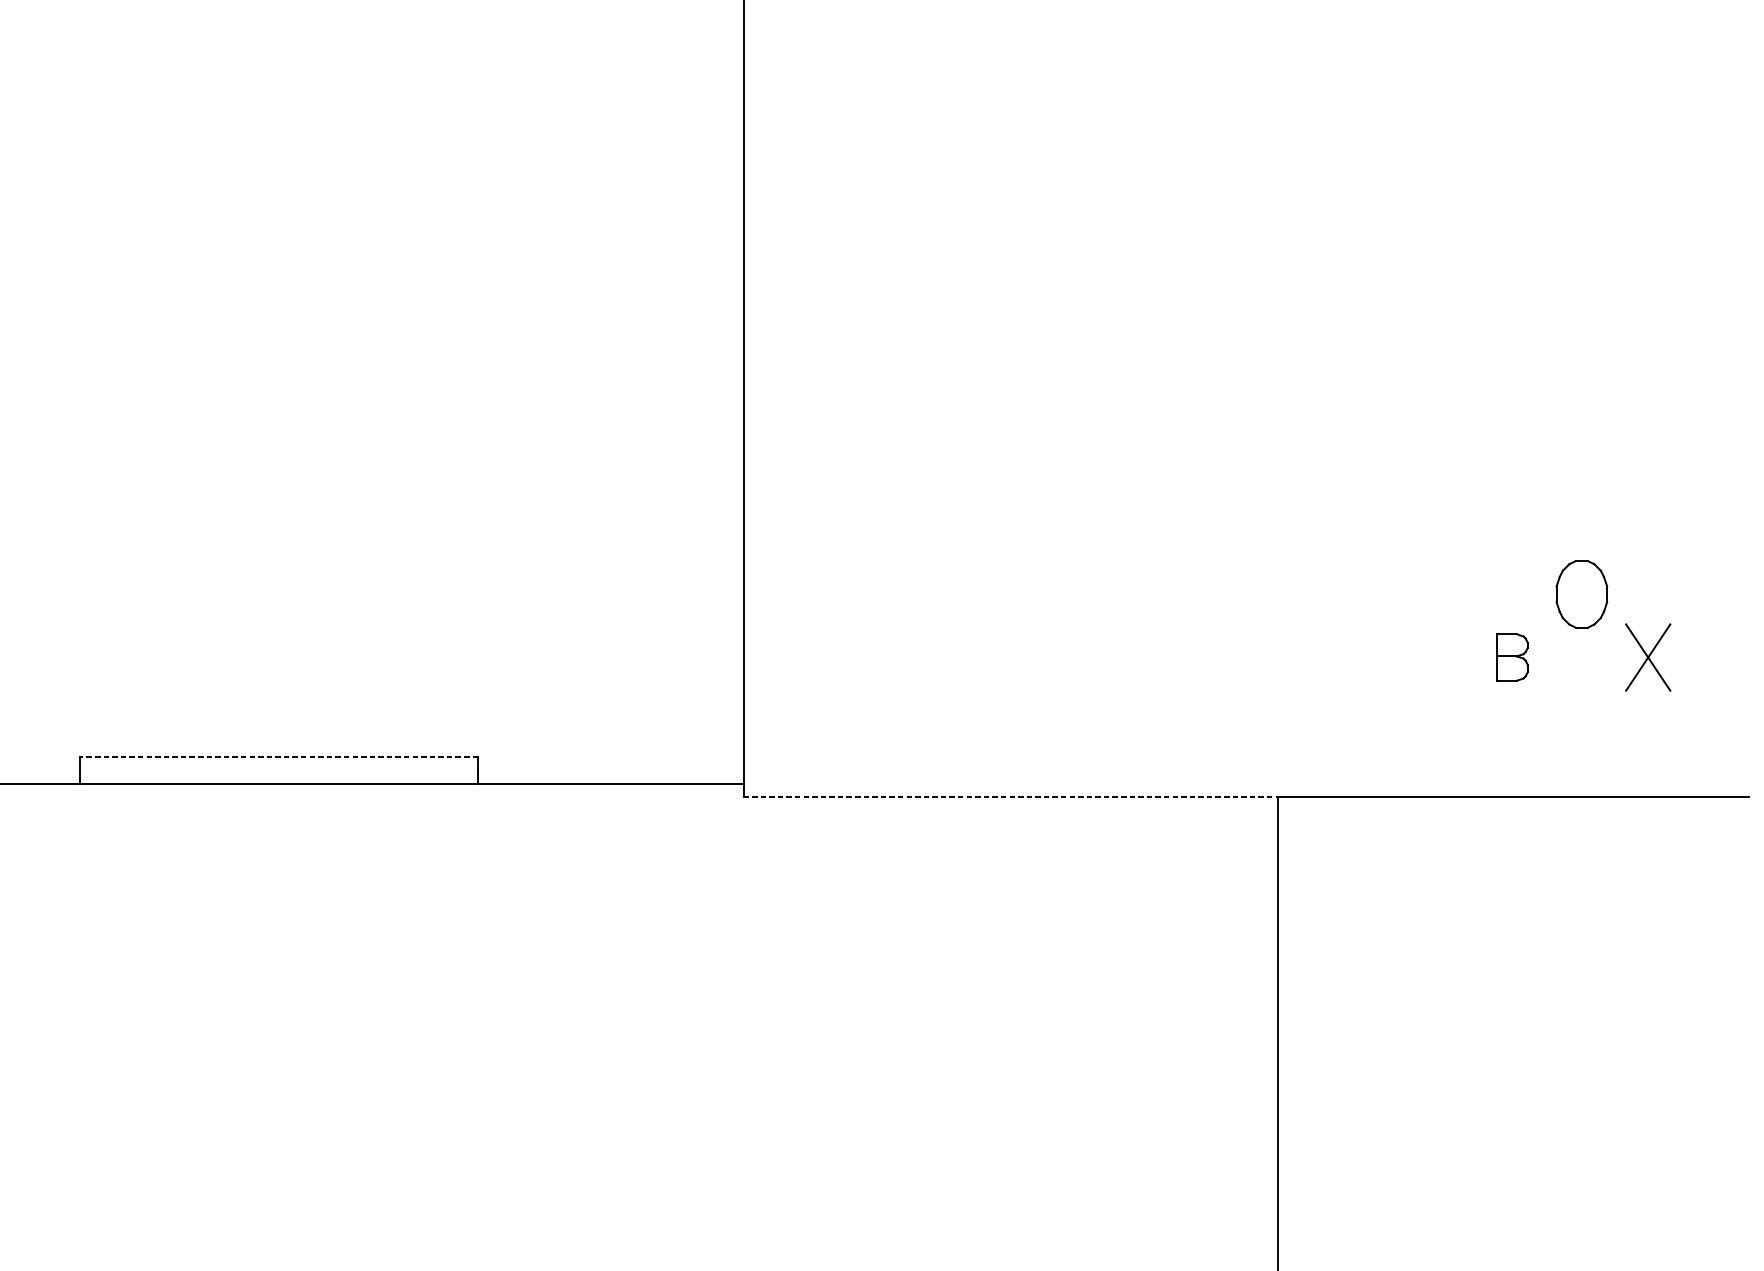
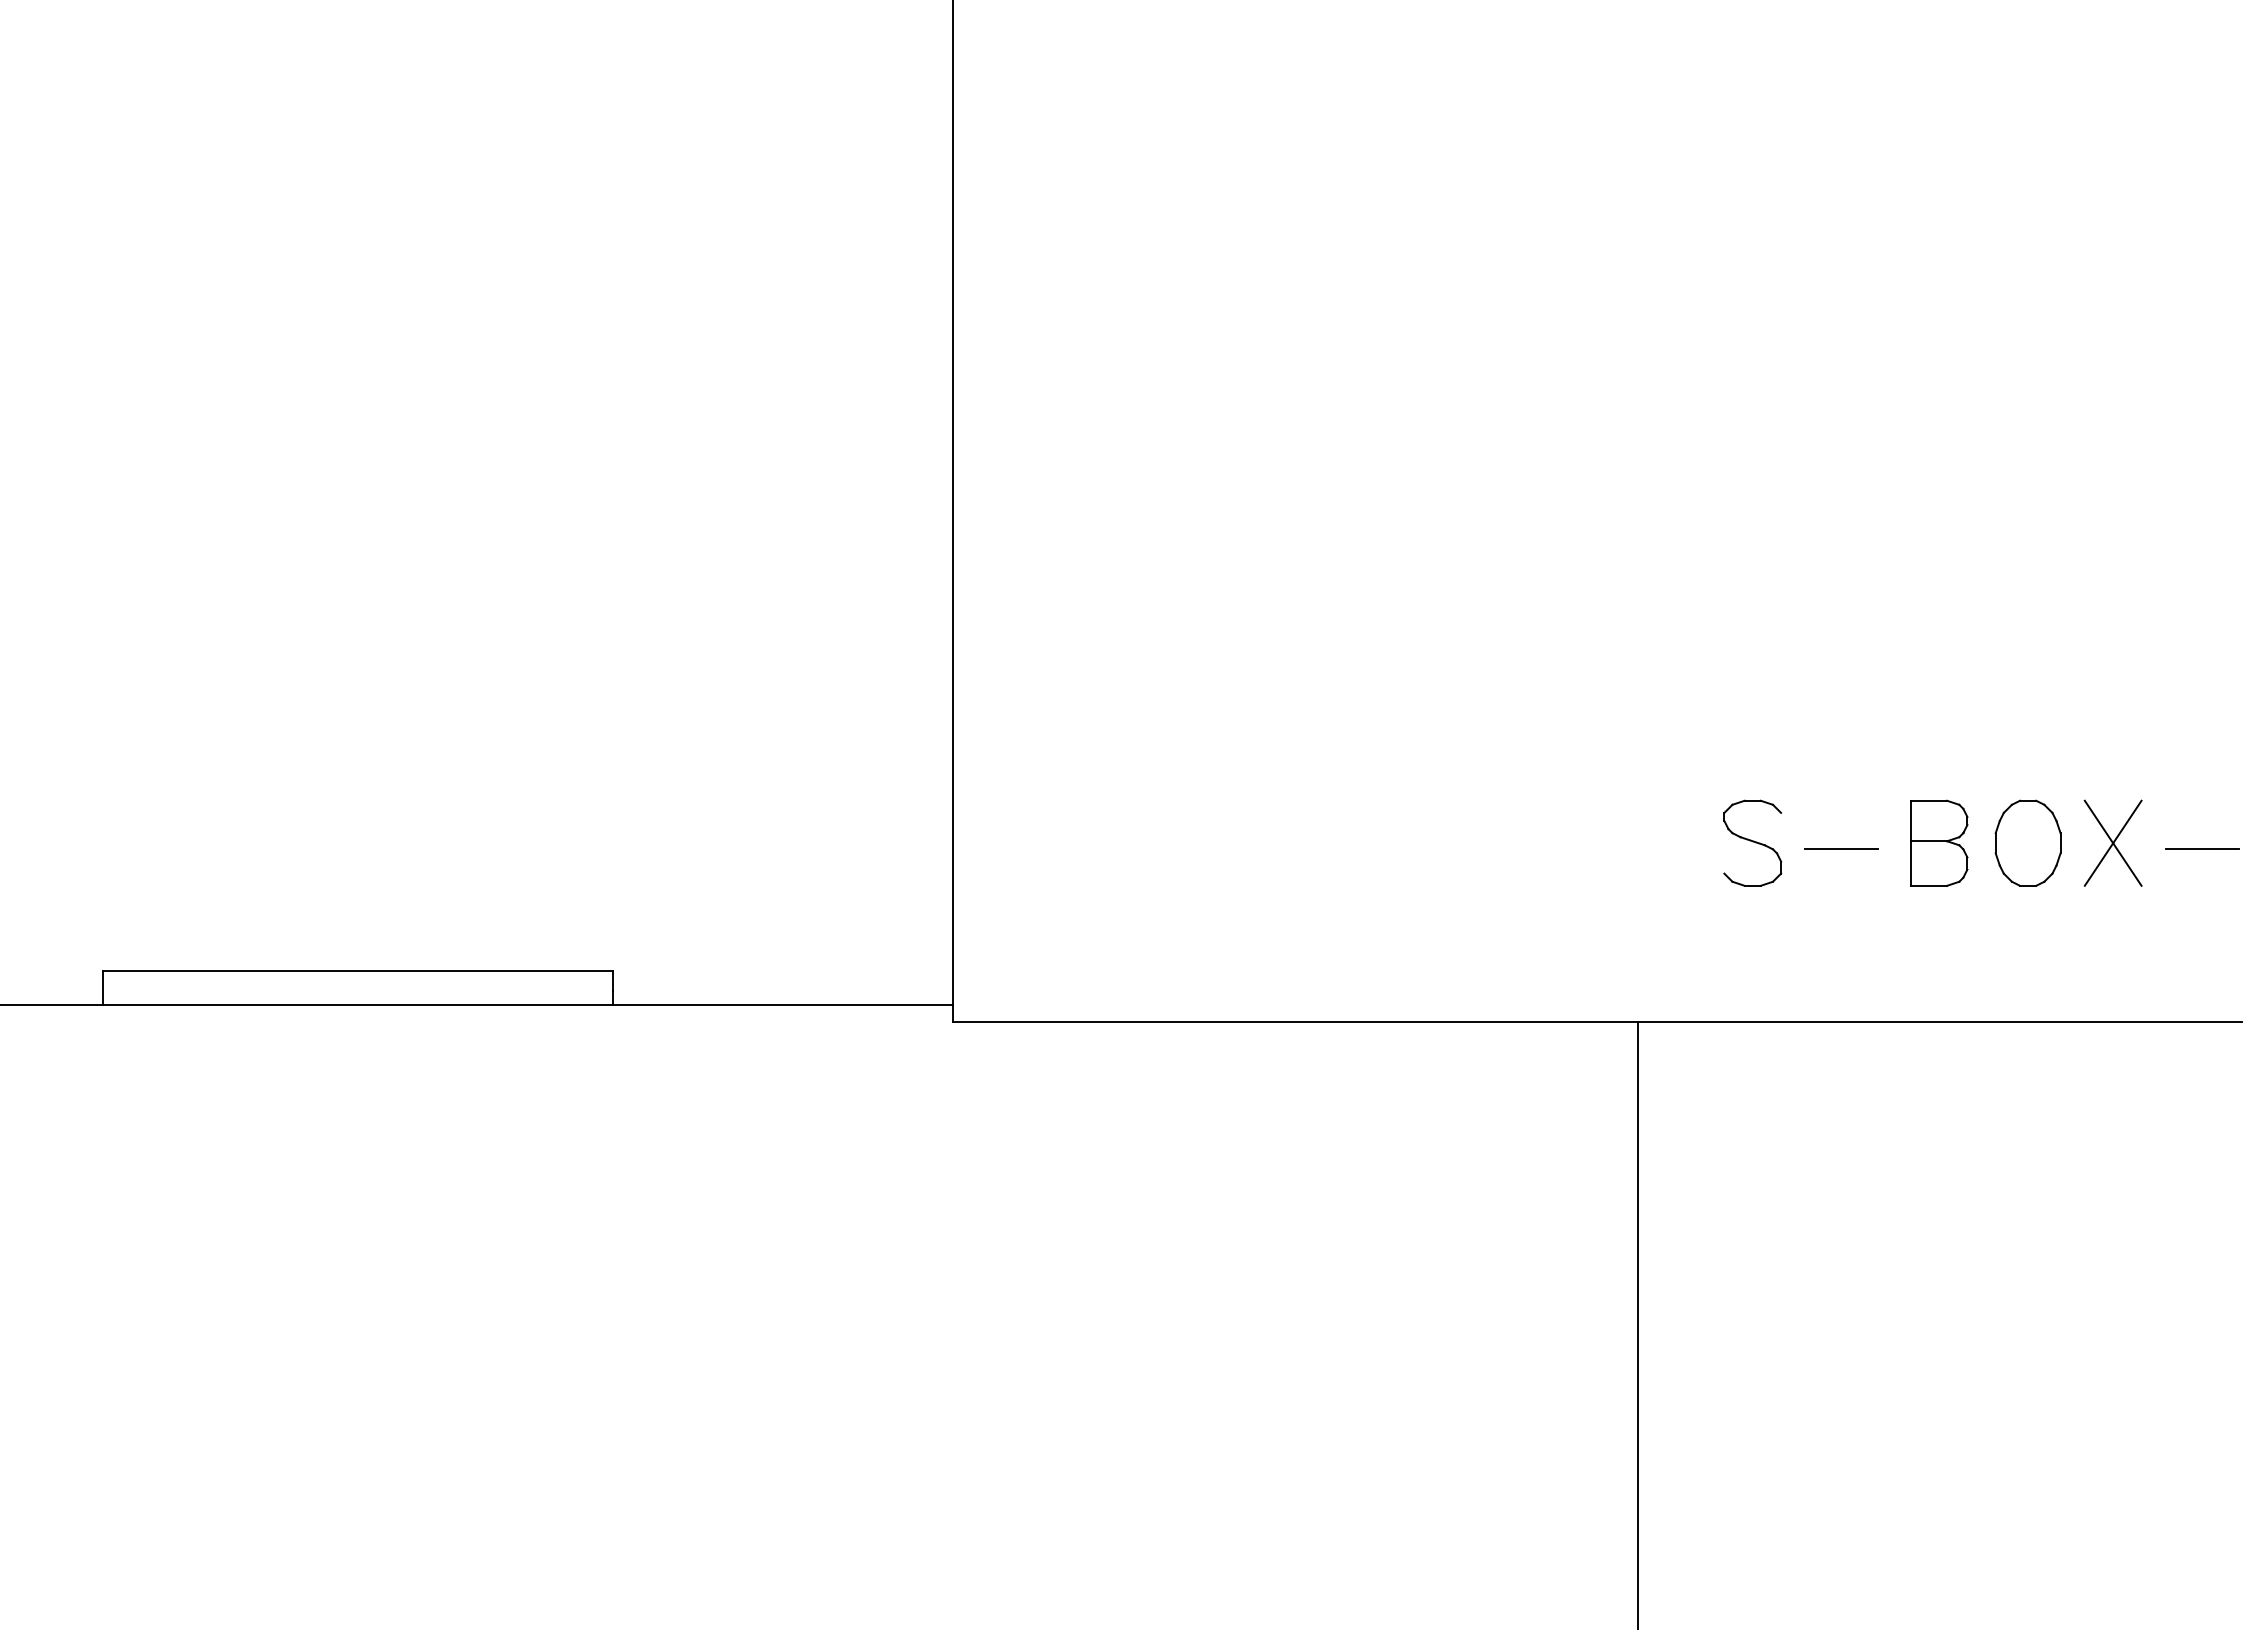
part: (1581, 593) -> (2027, 842), moved
part: (1366, 656) -> (1752, 842), added
part: (1512, 656) -> (1939, 842), size x1.43
line: (1436, 662) -> (1841, 849), added
line: (1717, 662) -> (2201, 849), added
line: (278, 756) -> (357, 970), dashed -> solid
line: (1011, 796) -> (1296, 1021), dashed -> solid

